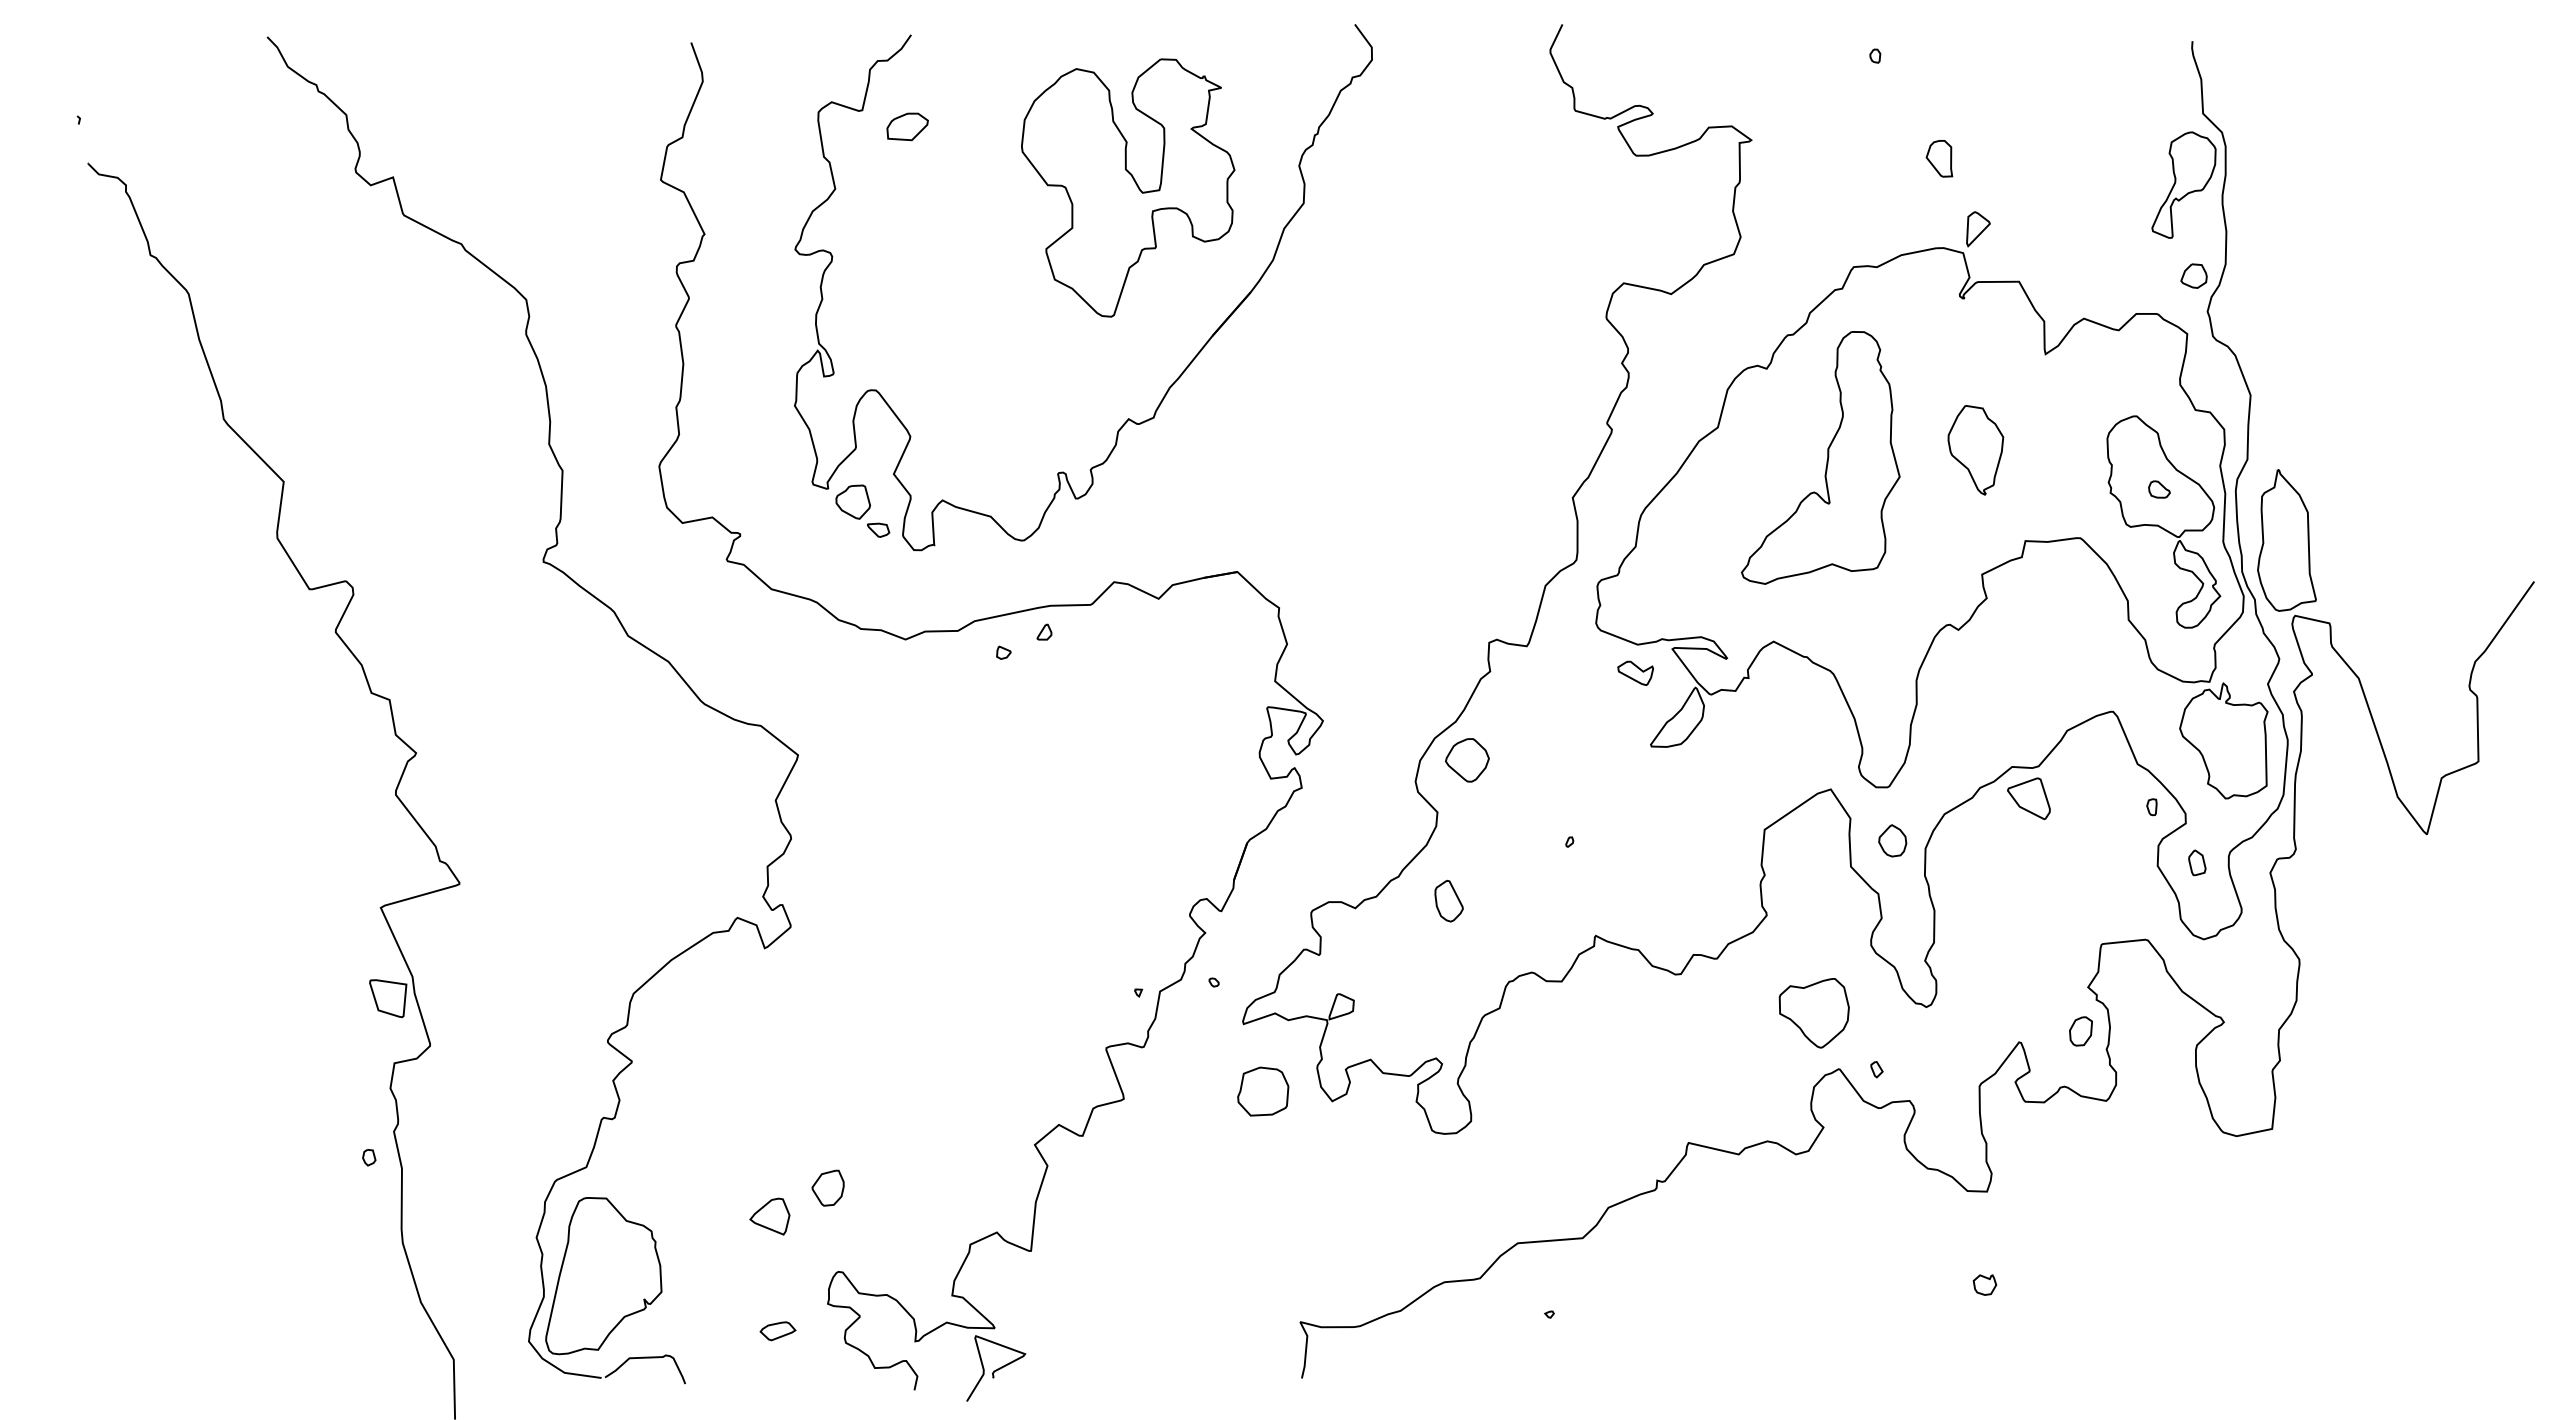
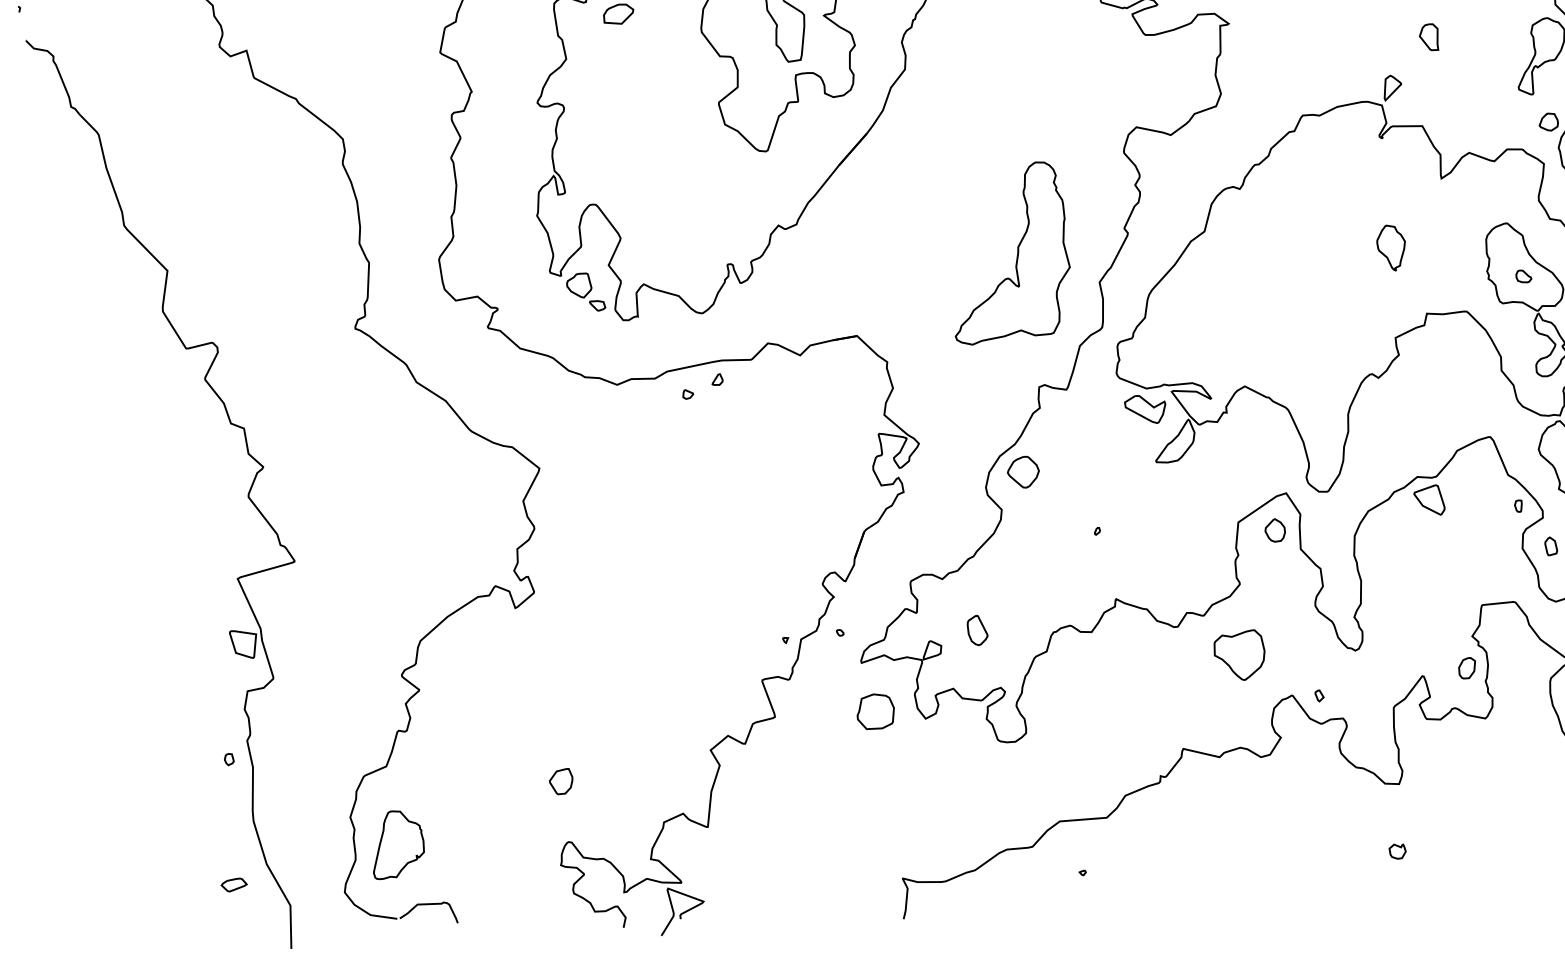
part: (1939, 158) -> (1429, 37), moved
part: (1975, 450) -> (1390, 248), size x0.7
part: (1826, 460) -> (1016, 255), moved
part: (1635, 672) -> (1144, 408), size x1.6
part: (1892, 840) -> (1275, 530), moved
part: (1448, 900) -> (977, 629), moved
part: (1813, 1013) -> (1238, 655), moved
part: (769, 1216) -> (518, 802), removed
part: (603, 1276) -> (398, 845), size x0.6
part: (777, 1331) -> (233, 885), moved

